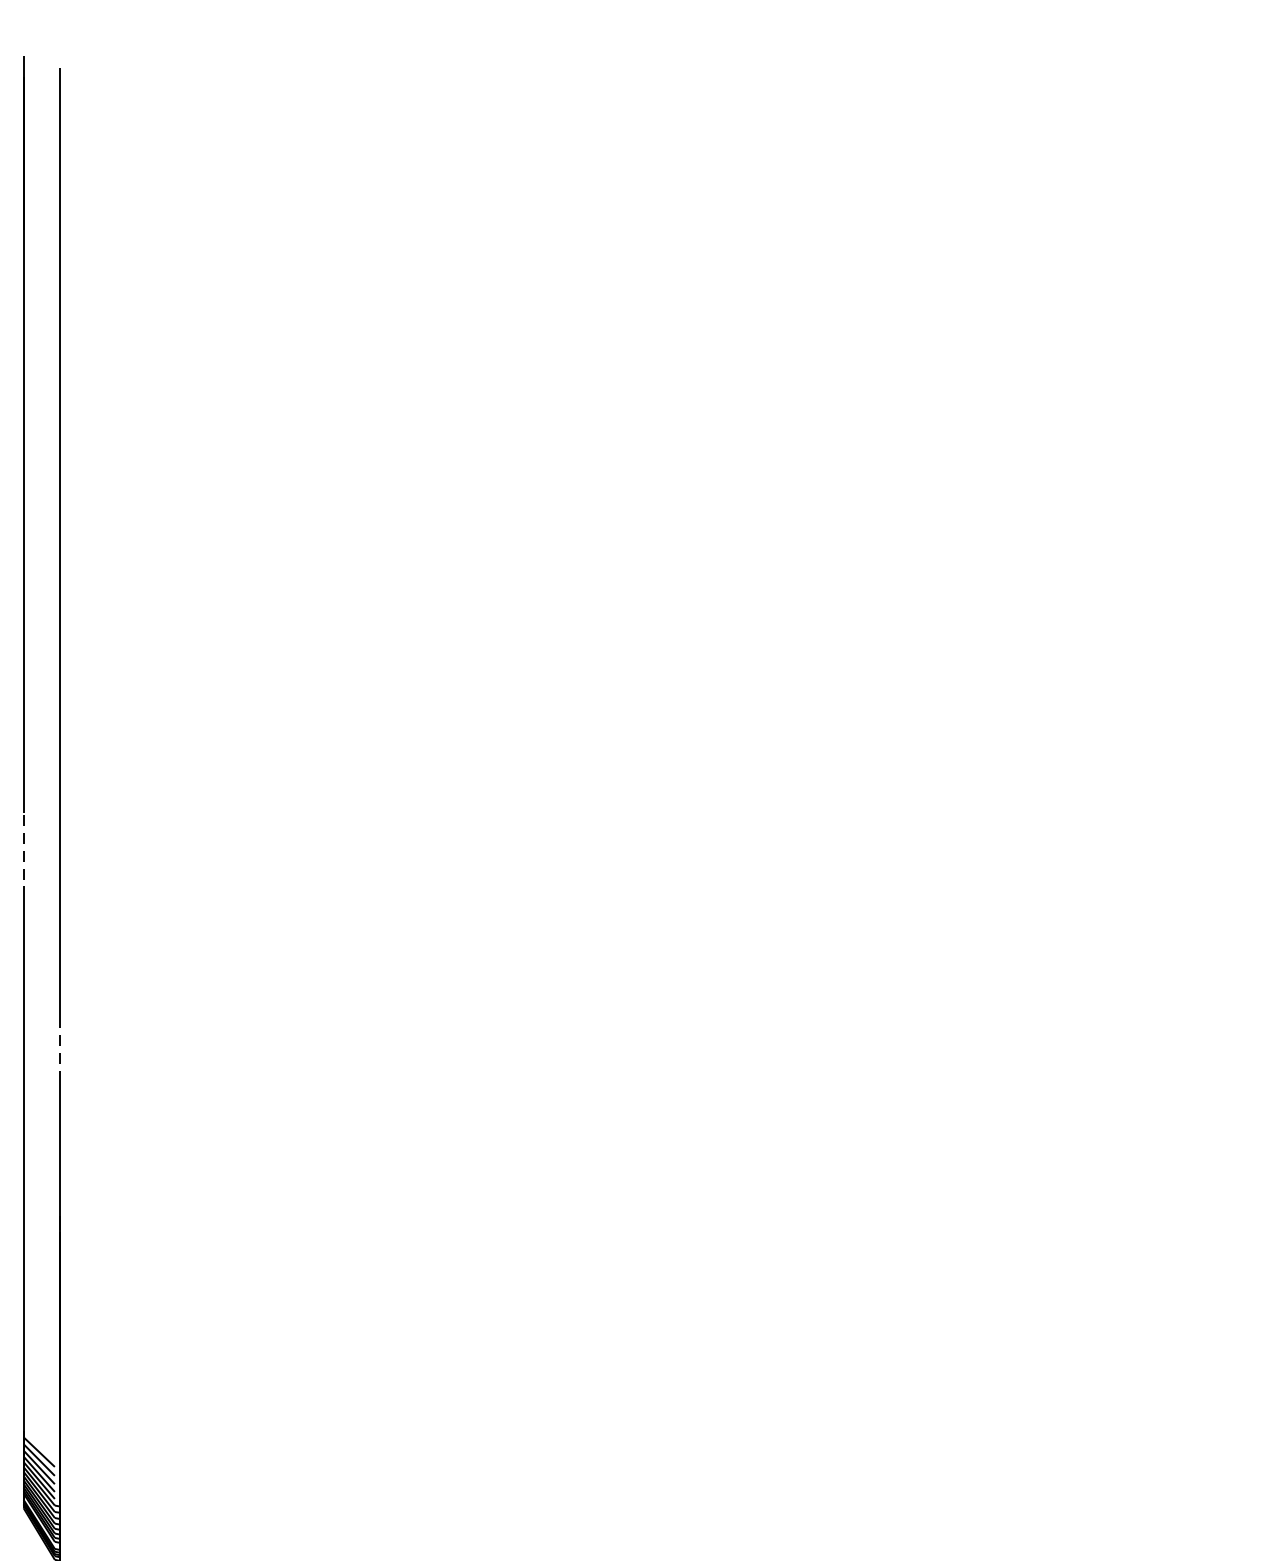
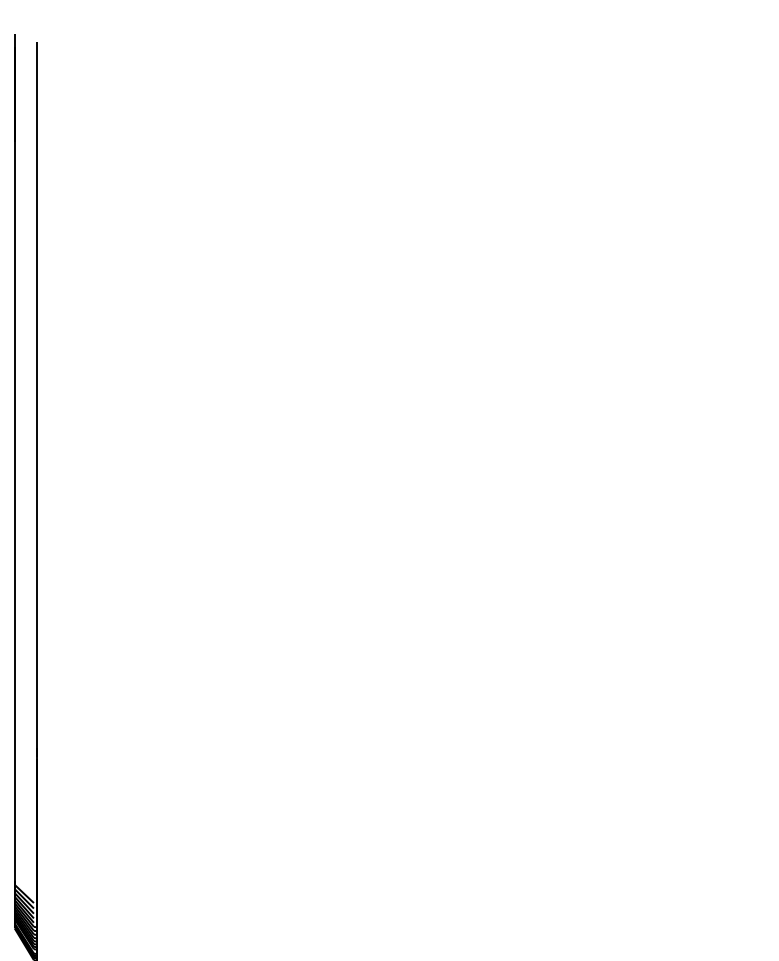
line: (23, 855) -> (14, 526), dashed -> solid
line: (60, 1051) -> (37, 647), dashed -> solid

